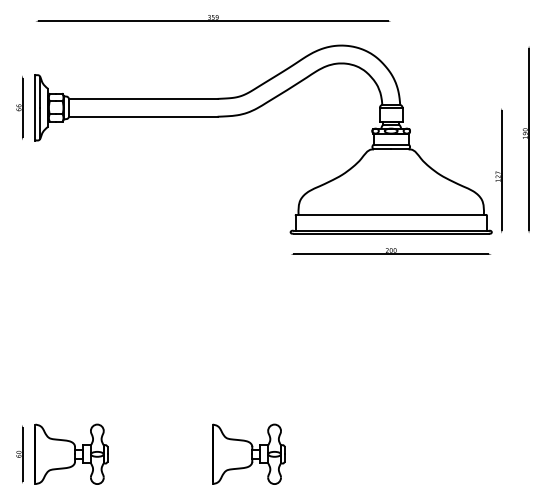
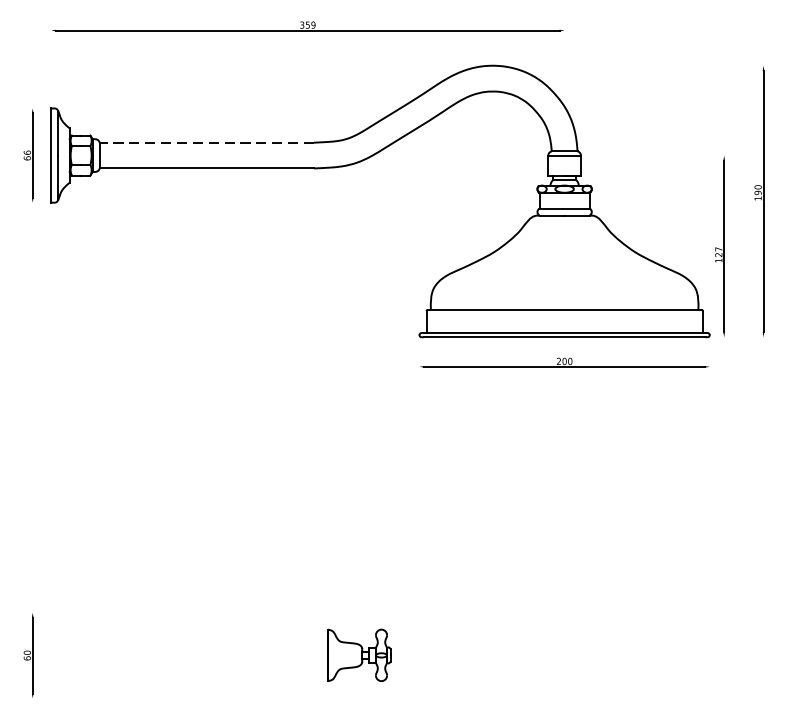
line: (142, 98) -> (205, 142), solid -> dashed
part: (71, 453) -> (103, 654), removed
part: (248, 453) -> (358, 654), size x0.6

